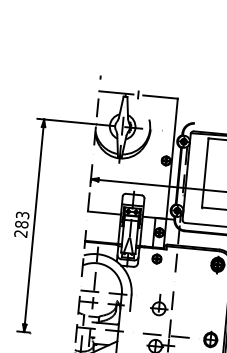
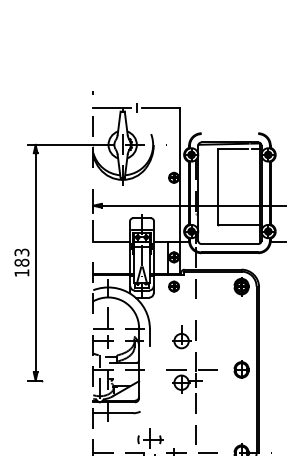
text: (20, 233) -> (21, 272), 283 -> 183

